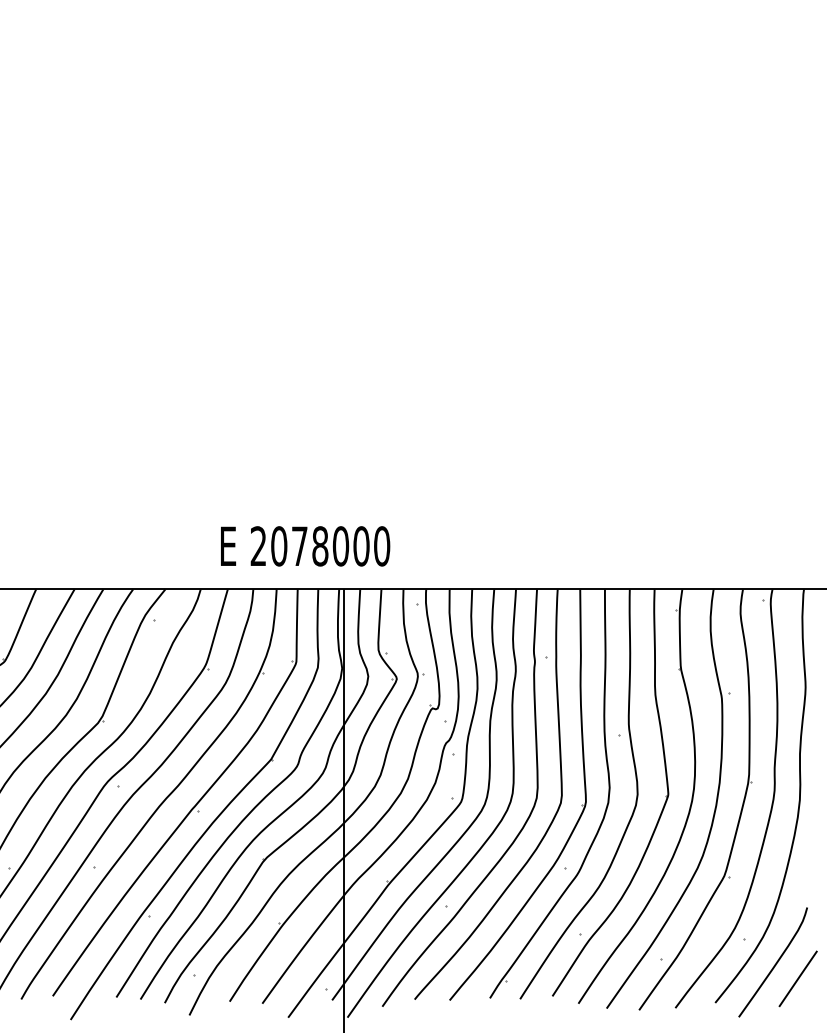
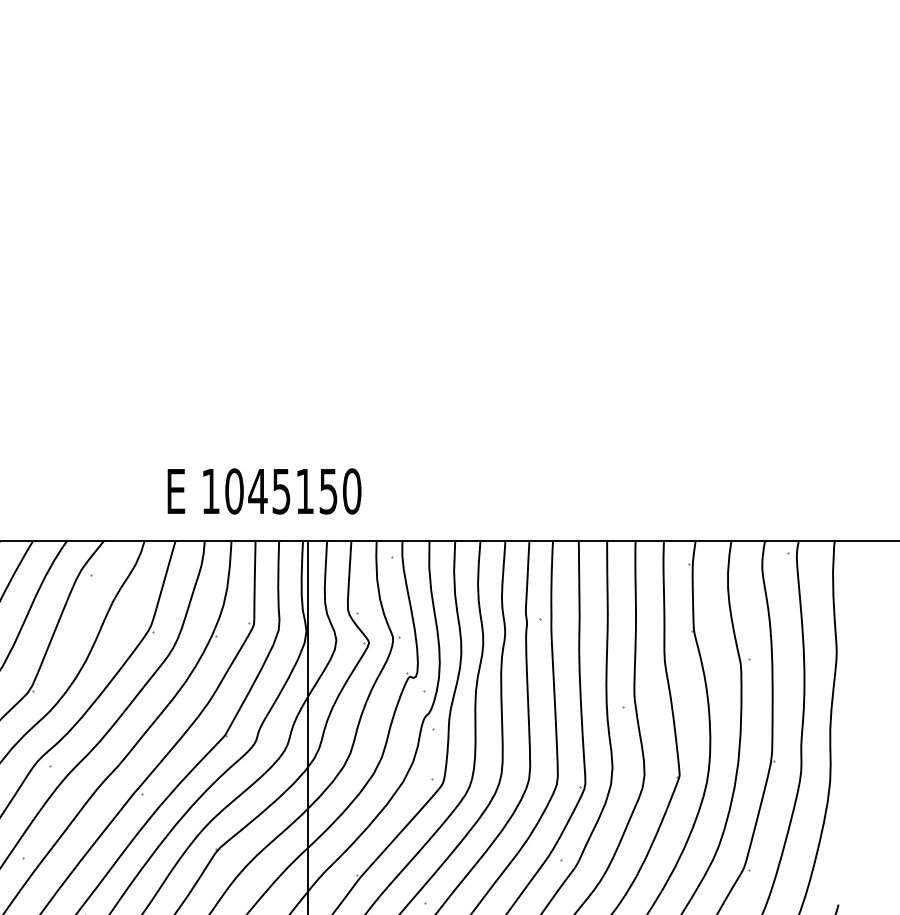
text: (309, 546) -> (269, 491), 2078000 -> 1045150

